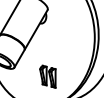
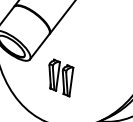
part: (47, 76) -> (59, 77), moved

